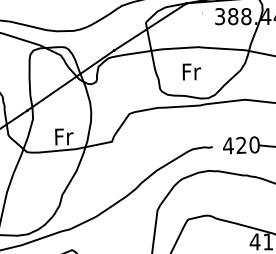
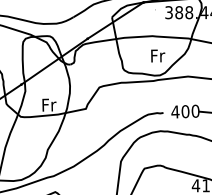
text: (191, 71) -> (157, 55), moved
text: (241, 145) -> (185, 111), 420 -> 400

